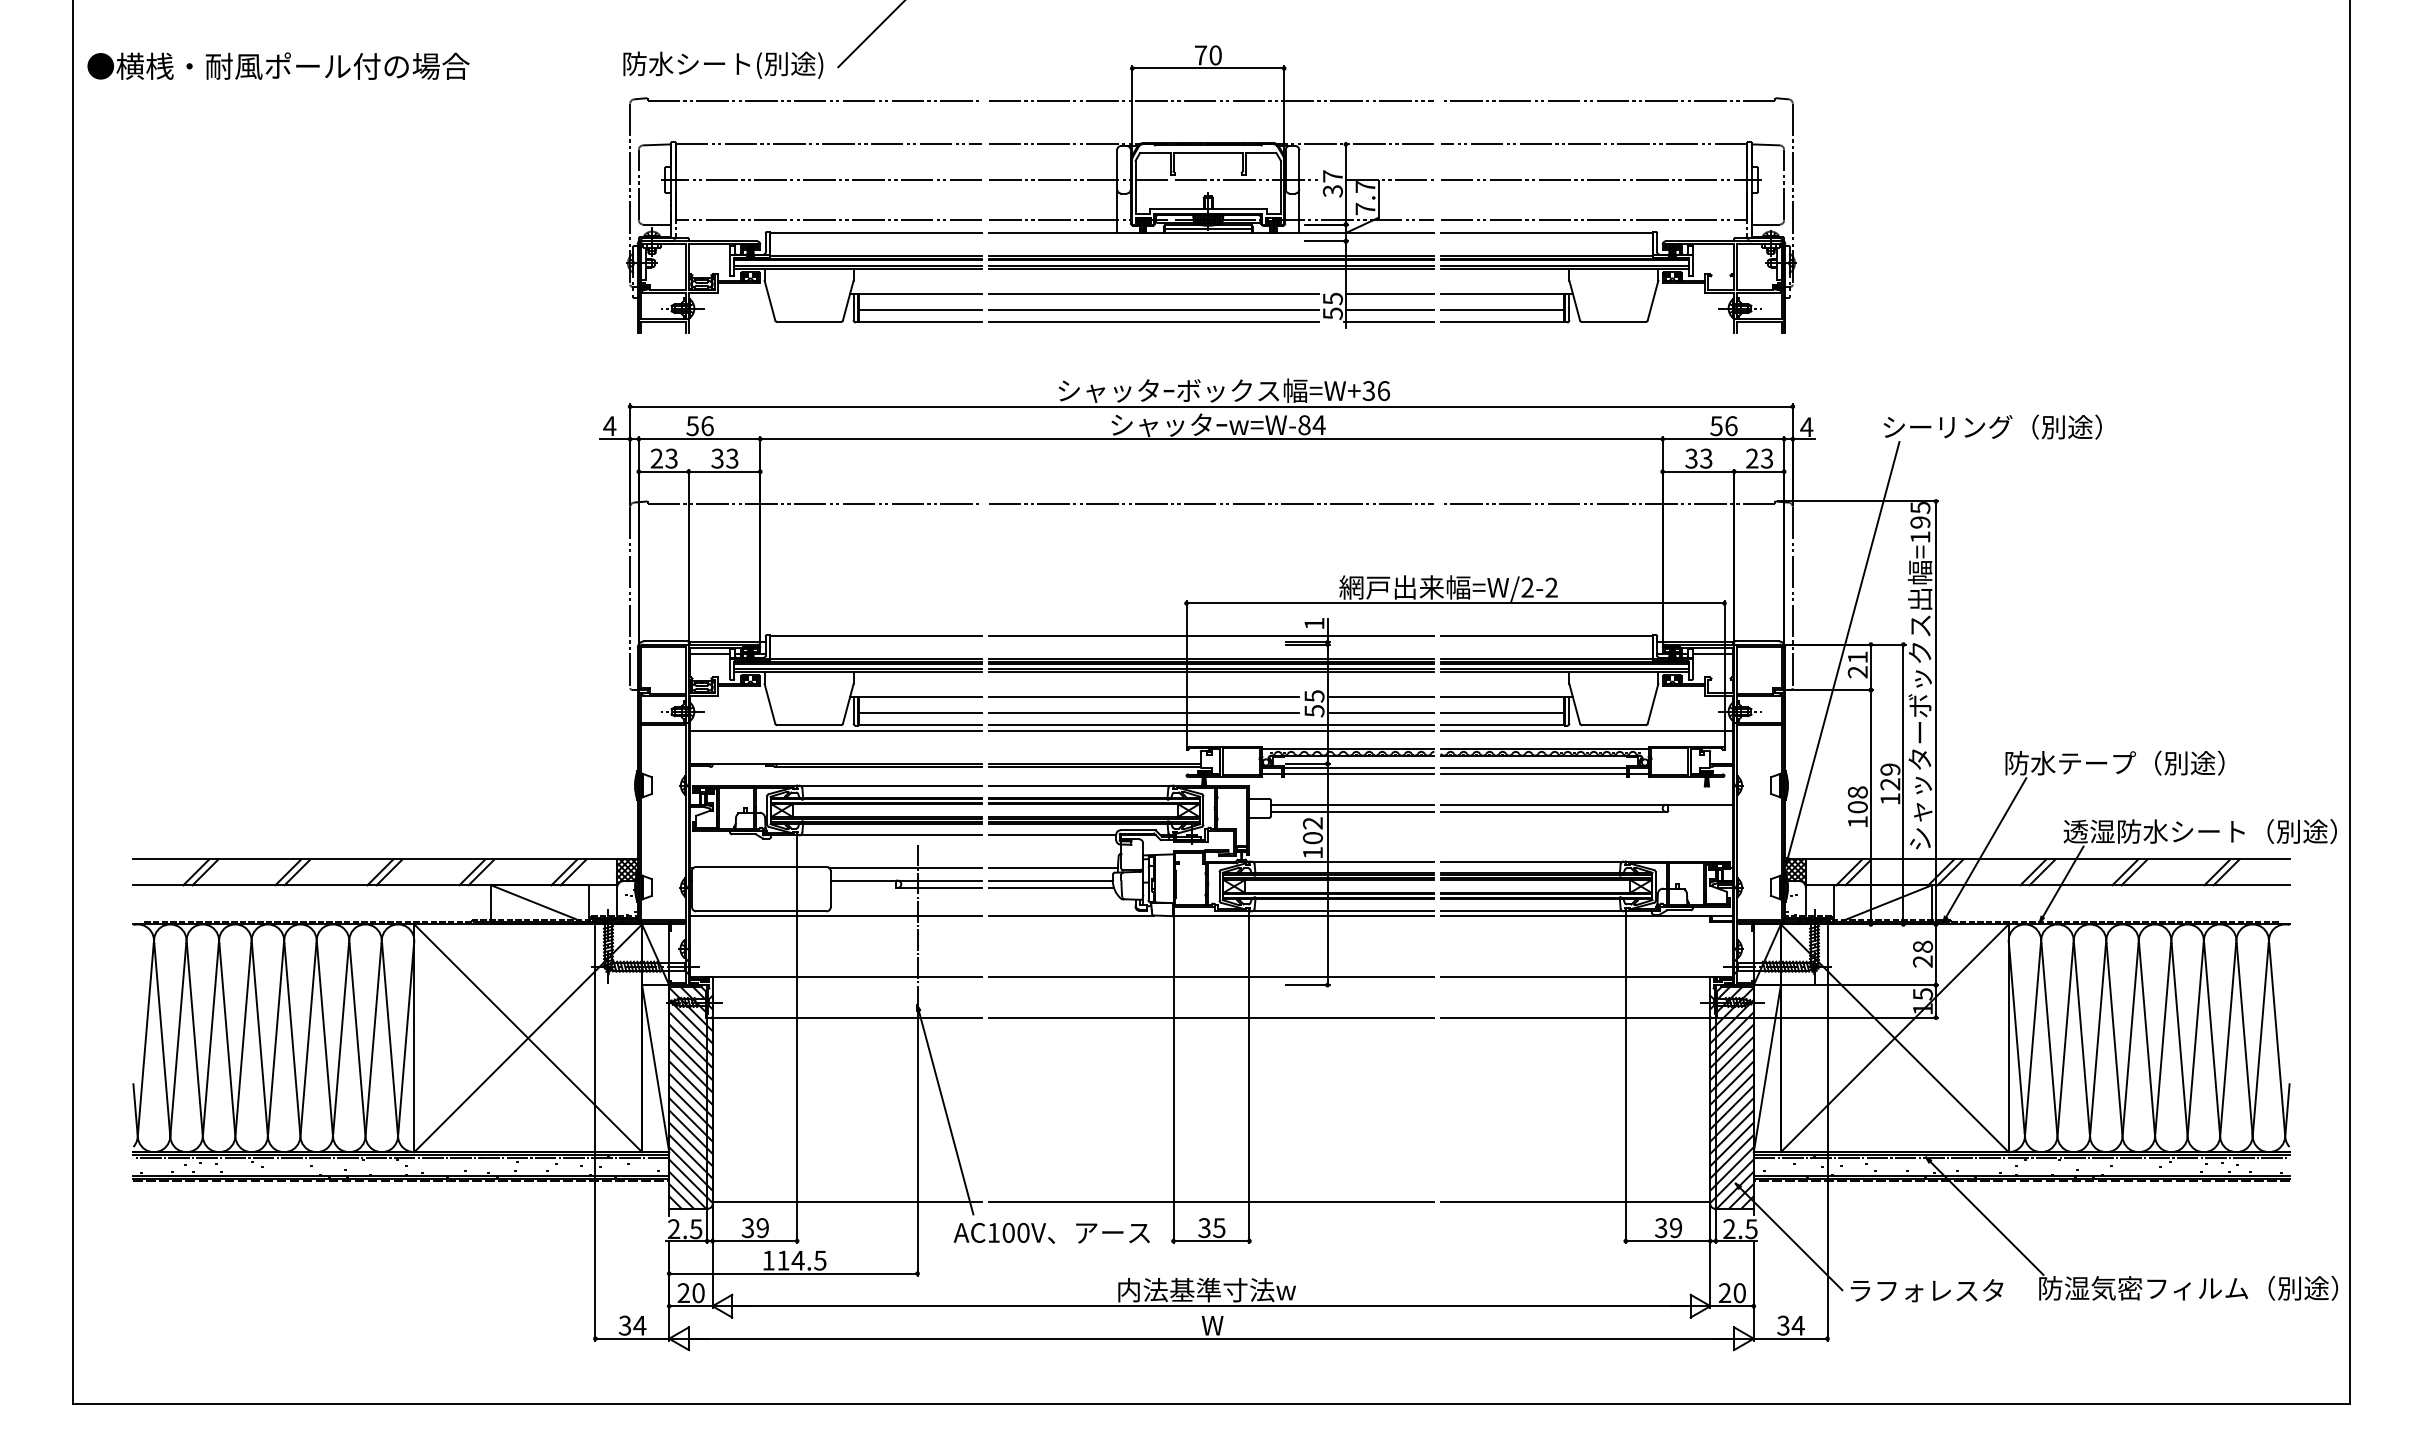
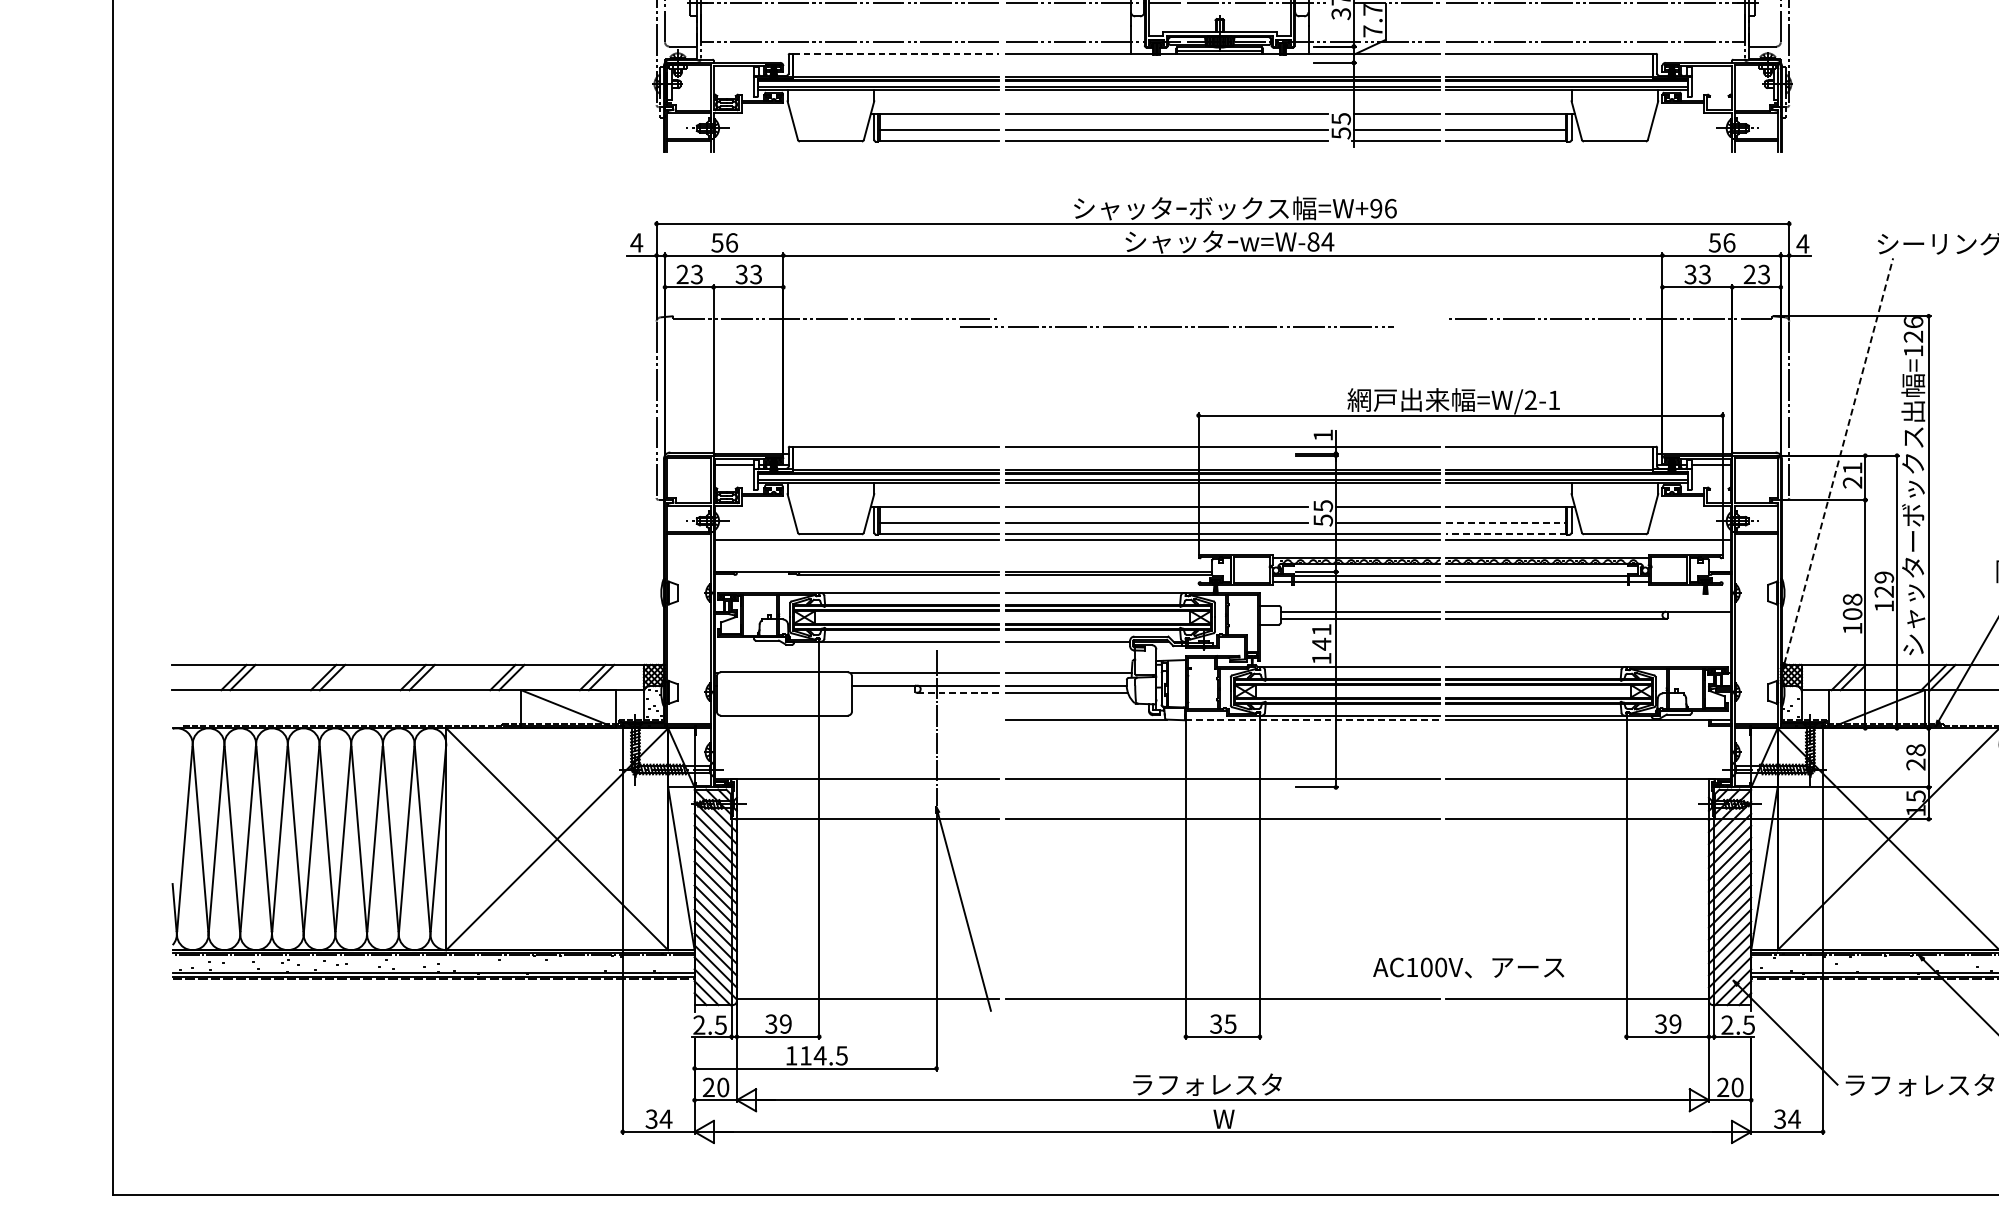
line: (876, 232) -> (896, 54), solid -> dashed
text: (1368, 390) -> (1375, 208), =W+36 -> =W+96
line: (1211, 503) -> (1177, 326), moved
text: (1920, 515) -> (1913, 329), =195 -> =126
text: (1551, 587) -> (1554, 400), =W/2-2 -> =W/2-1
line: (1843, 649) -> (1838, 460), solid -> dashed
line: (1502, 713) -> (1506, 522), solid -> dashed
line: (1502, 725) -> (1506, 534), solid -> dashed
text: (1312, 830) -> (1321, 636), 102 -> 141
line: (940, 887) -> (958, 692), solid -> dashed
line: (835, 915) -> (856, 719), removed
line: (1303, 915) -> (1312, 719), solid -> dashed
text: (1051, 1232) -> (1468, 967), moved
text: (1206, 1289) -> (1218, 1083), 内法基準寸法w -> ラフォレスタ

